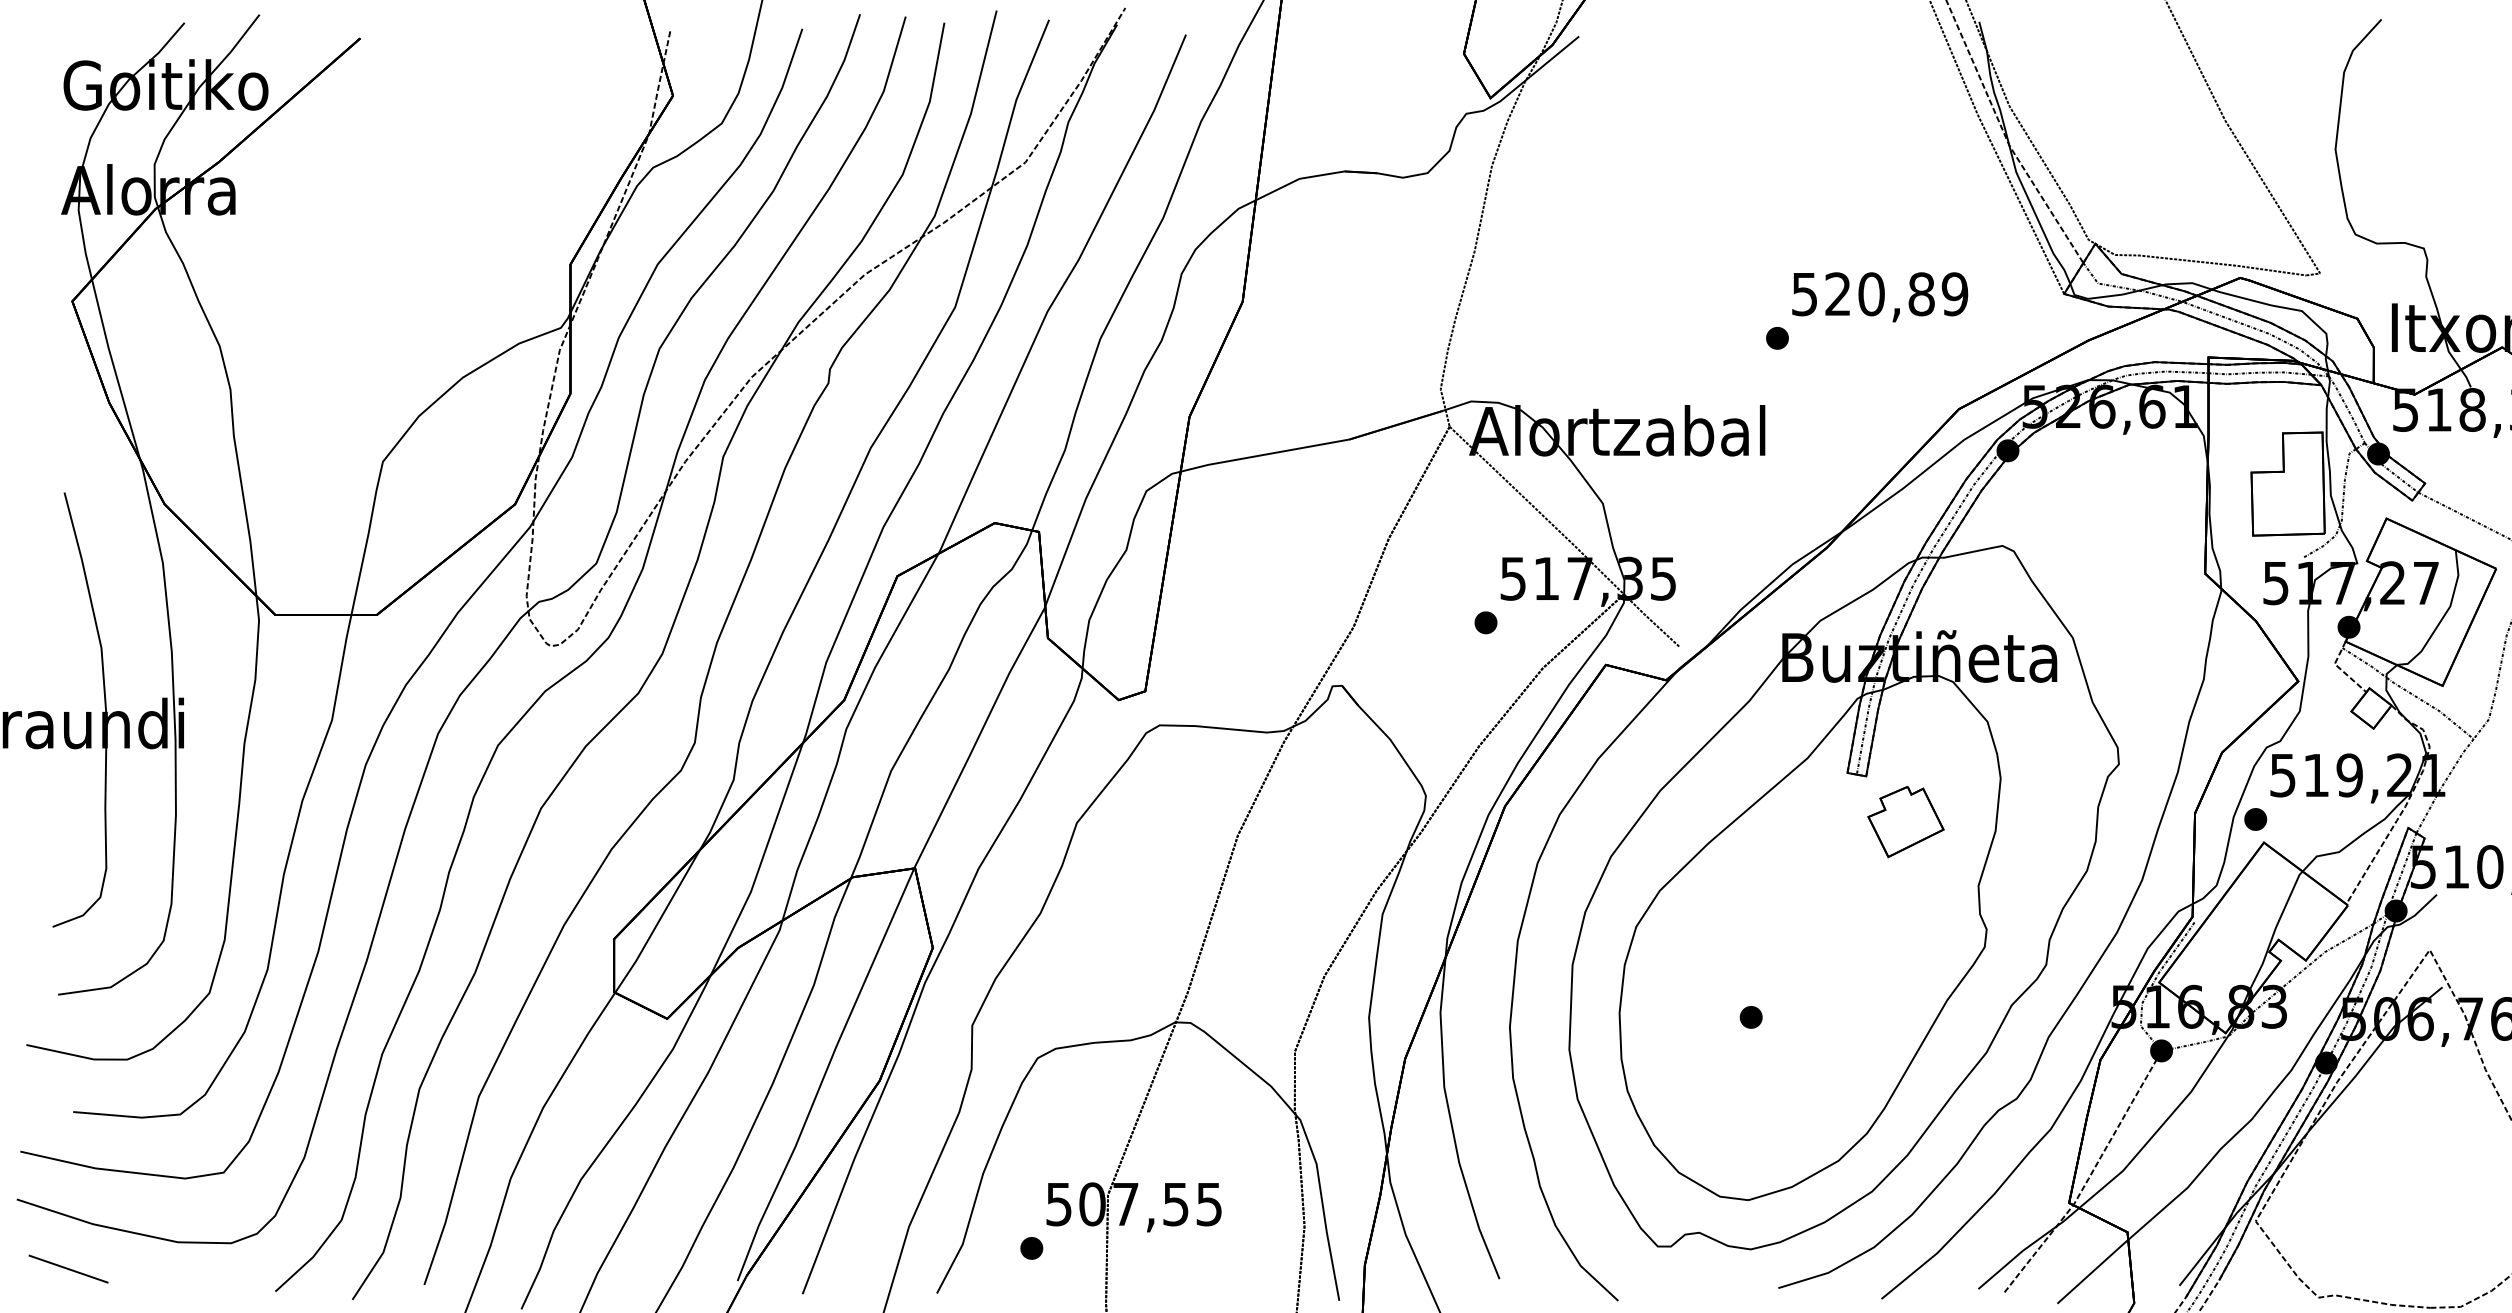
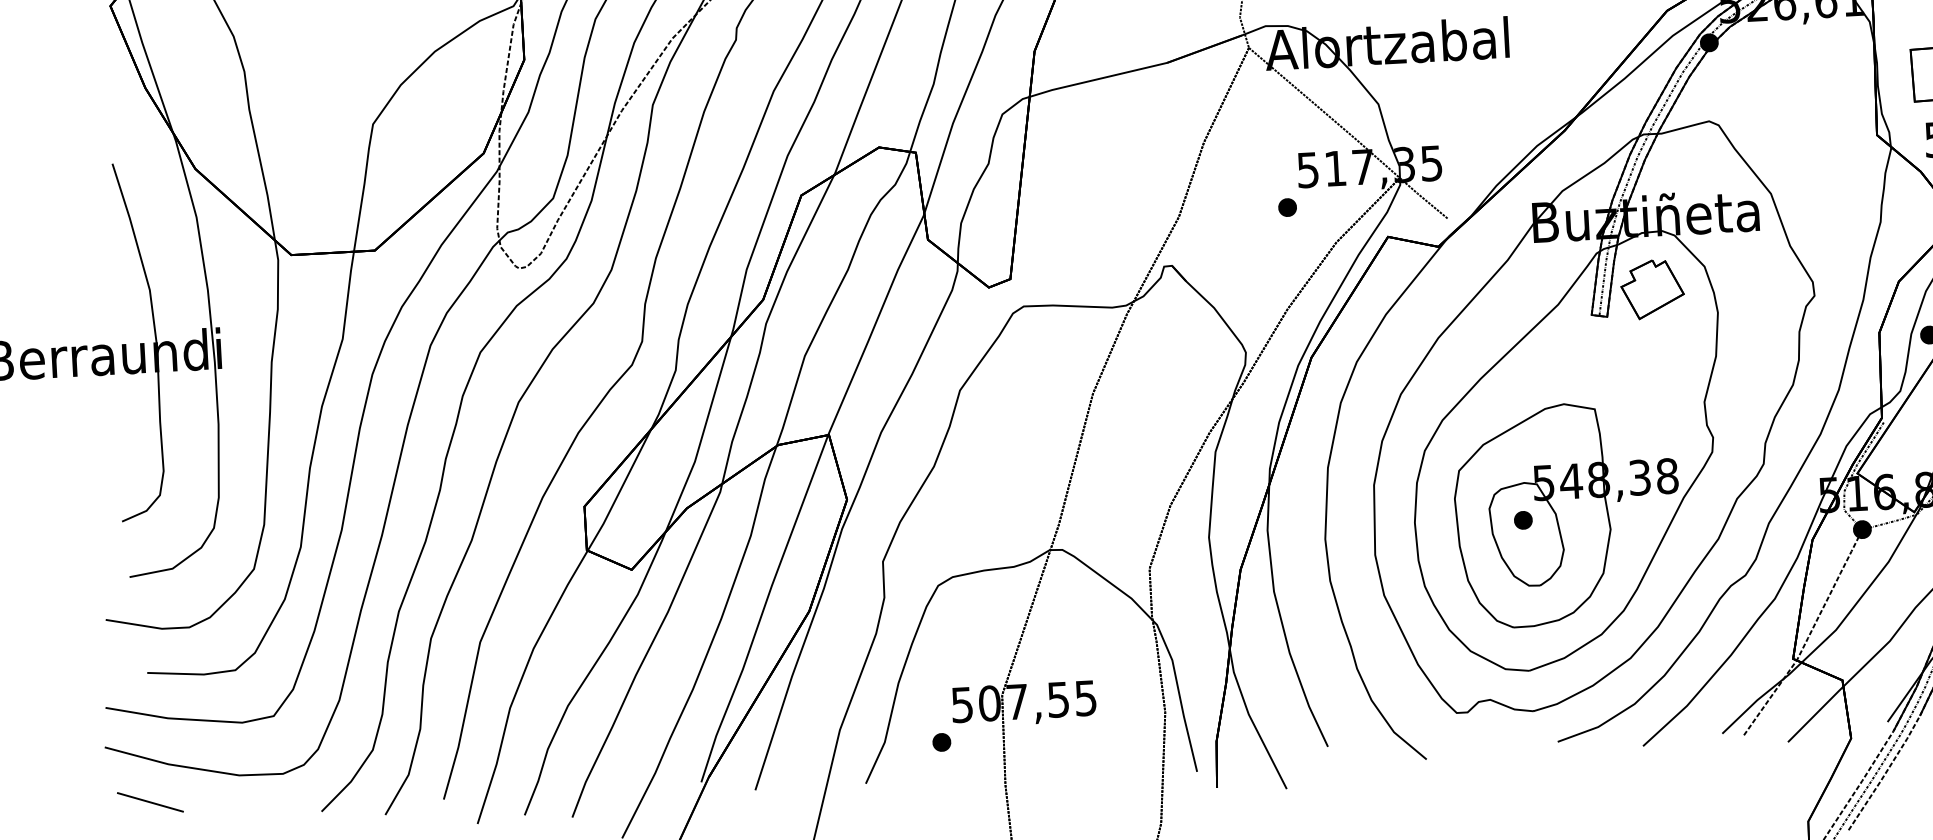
part: (1905, 822) -> (1652, 289), moved
part: (1804, 1012) -> (1566, 513), added

